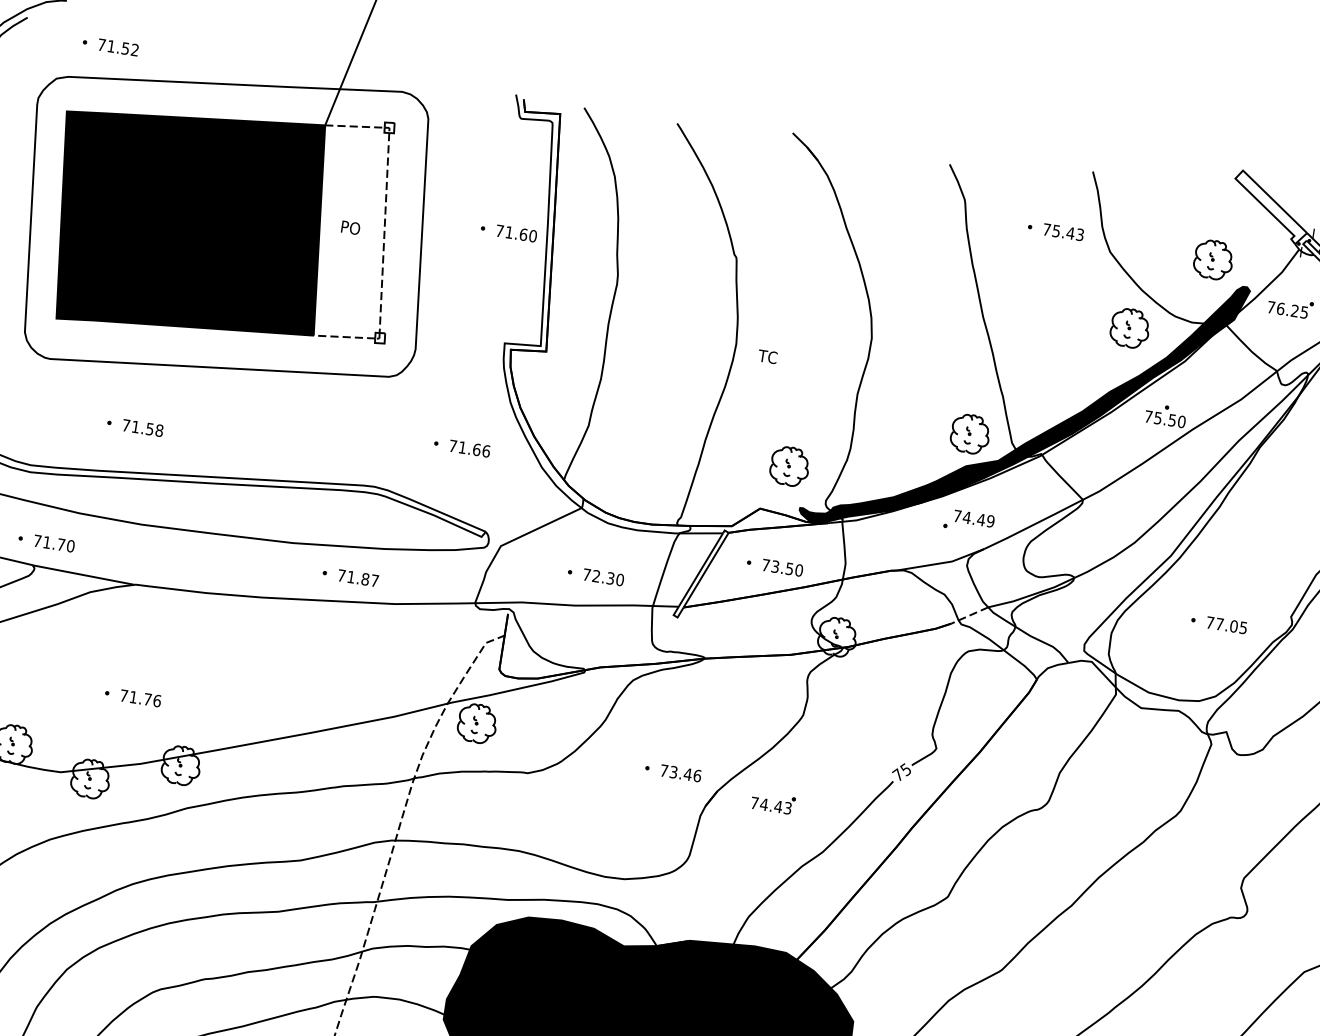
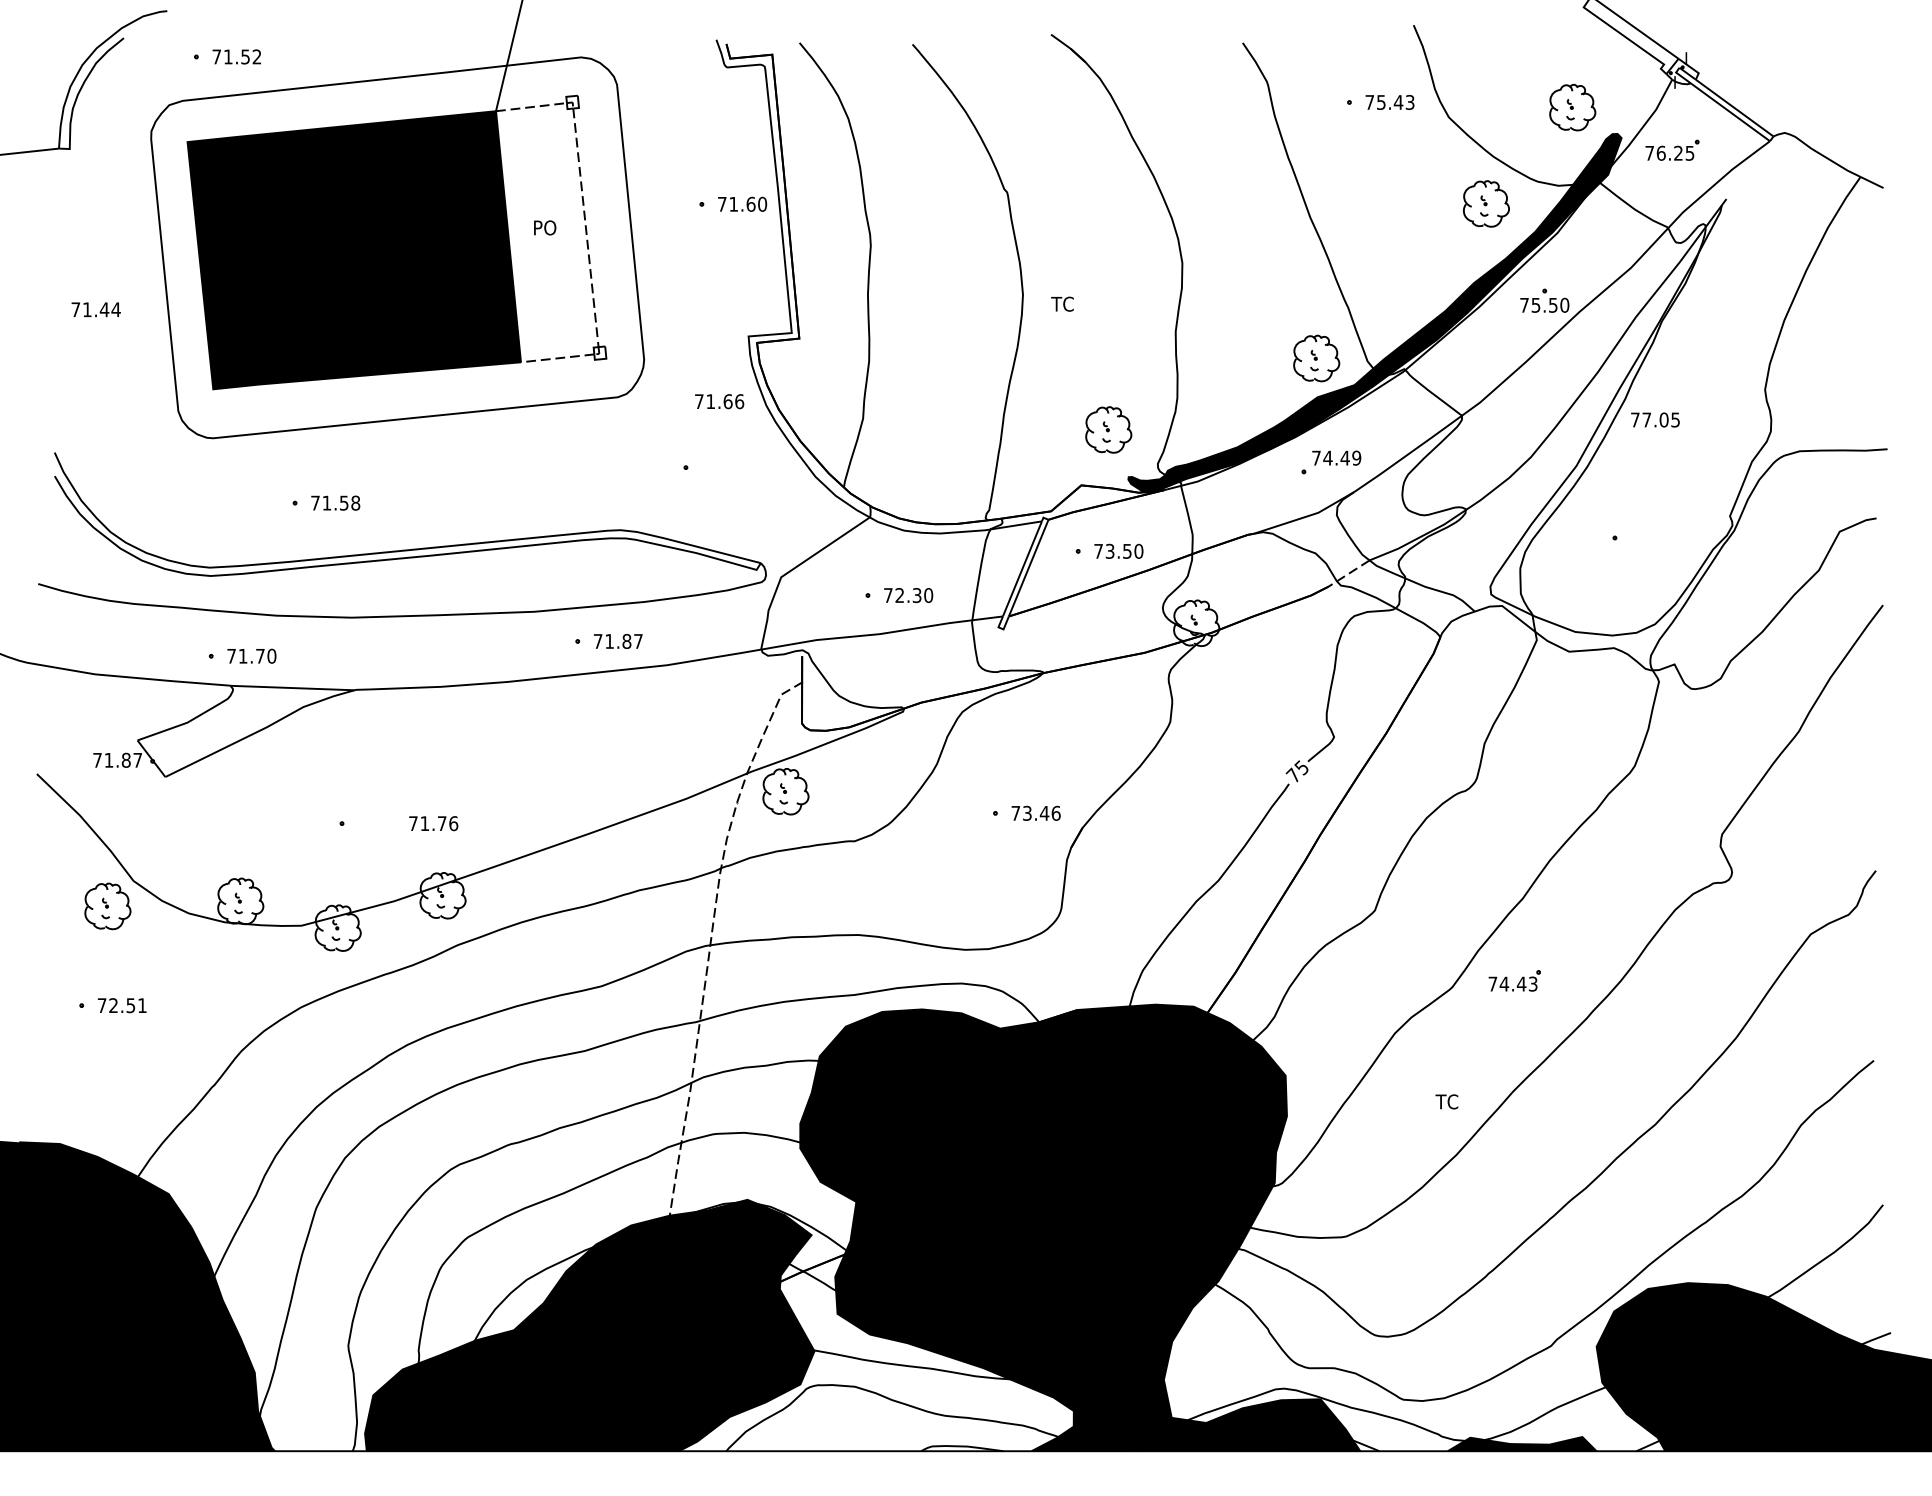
text: (469, 448) -> (719, 401), moved
text: (1226, 624) -> (1655, 419), moved
text: (140, 698) -> (433, 823), moved
part: (772, 802) -> (1514, 980), moved

